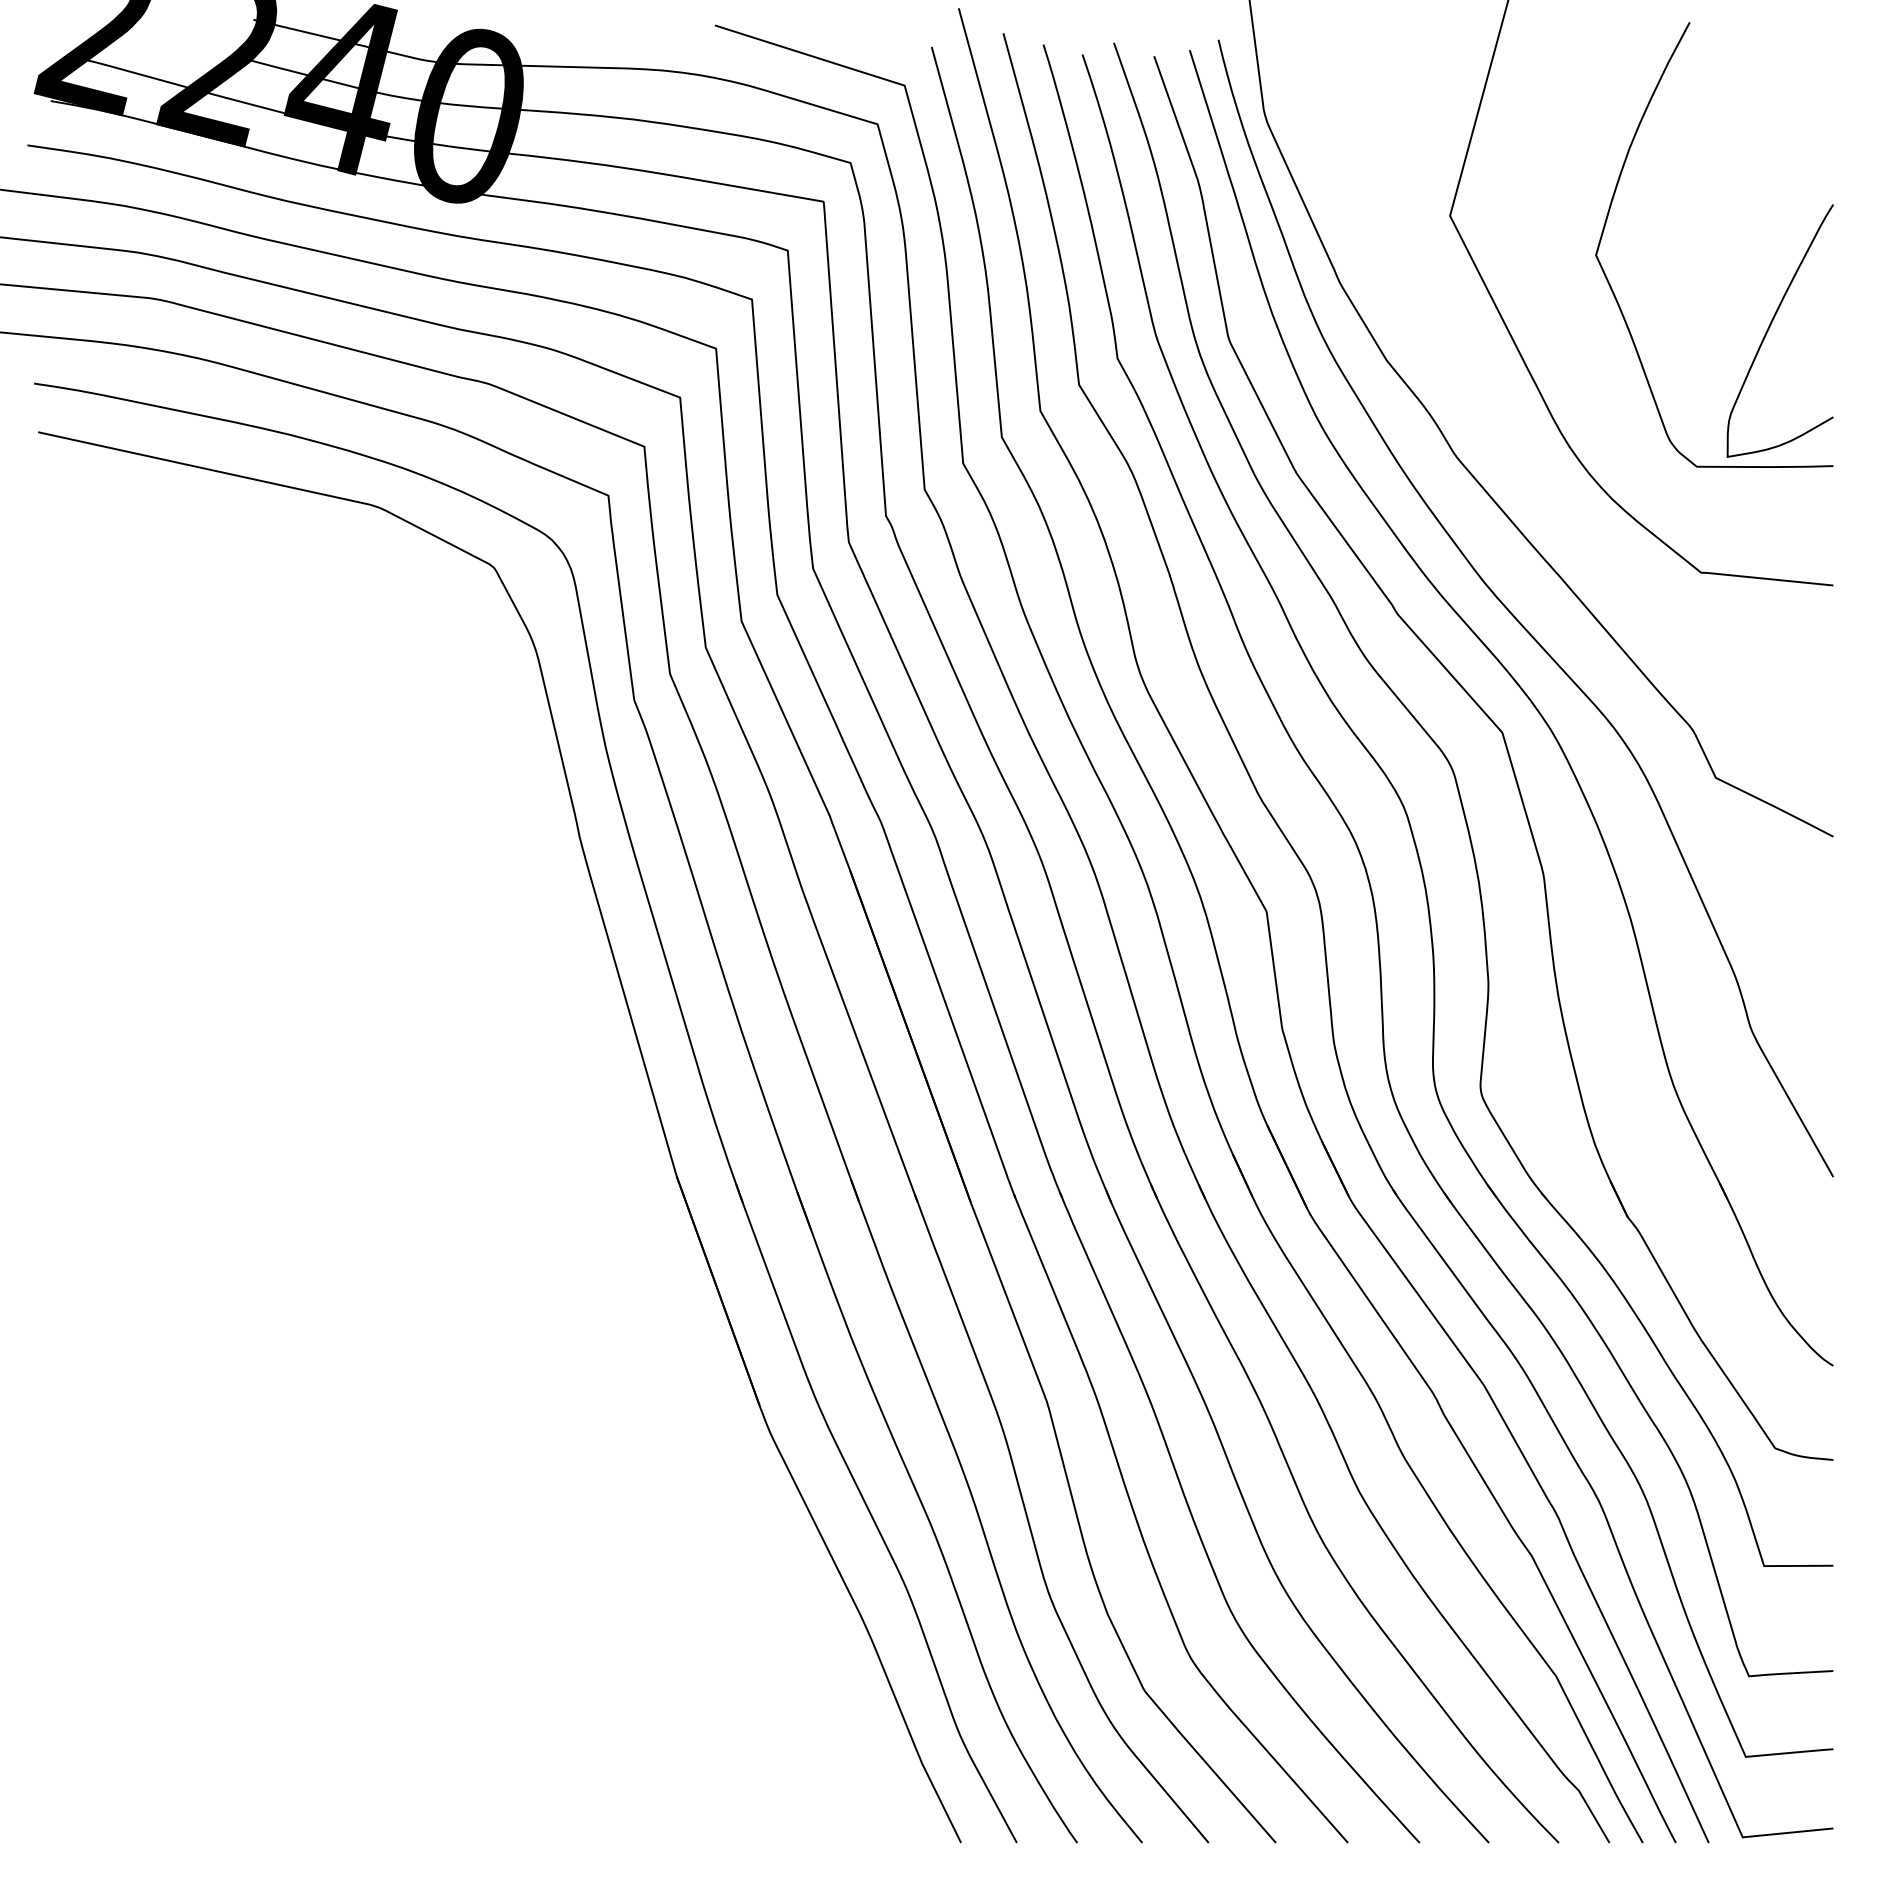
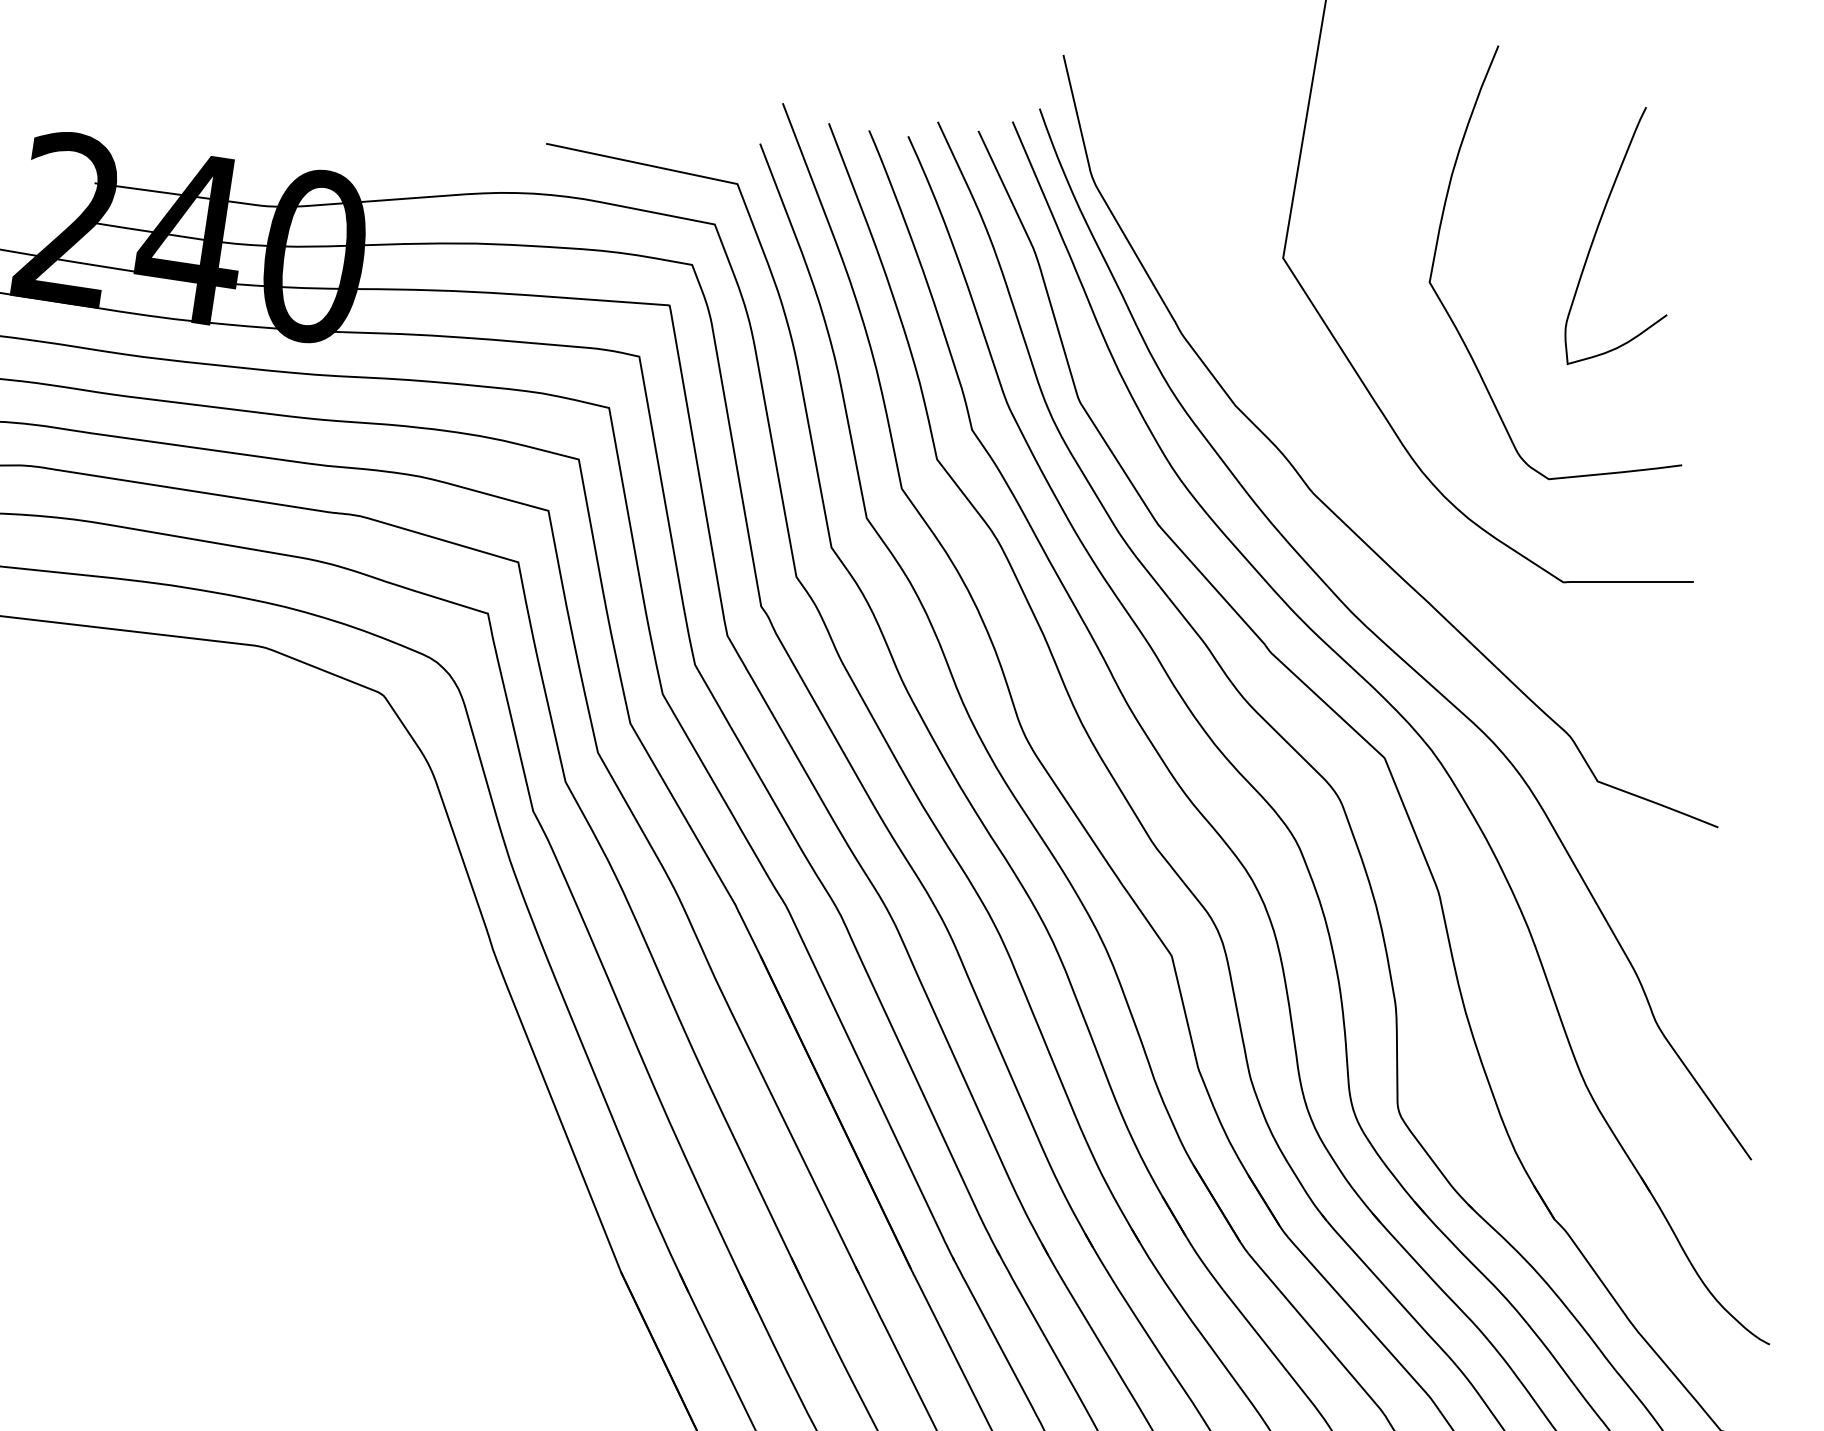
curve: (1770, 327) -> (1596, 233), moved

